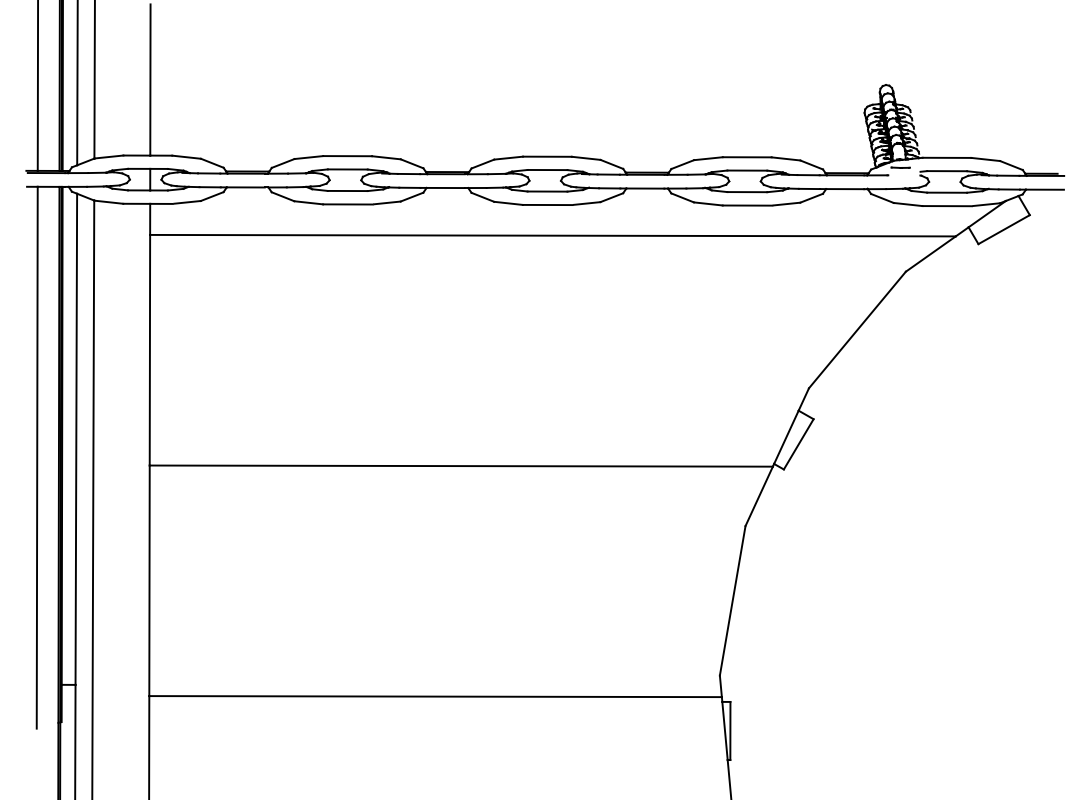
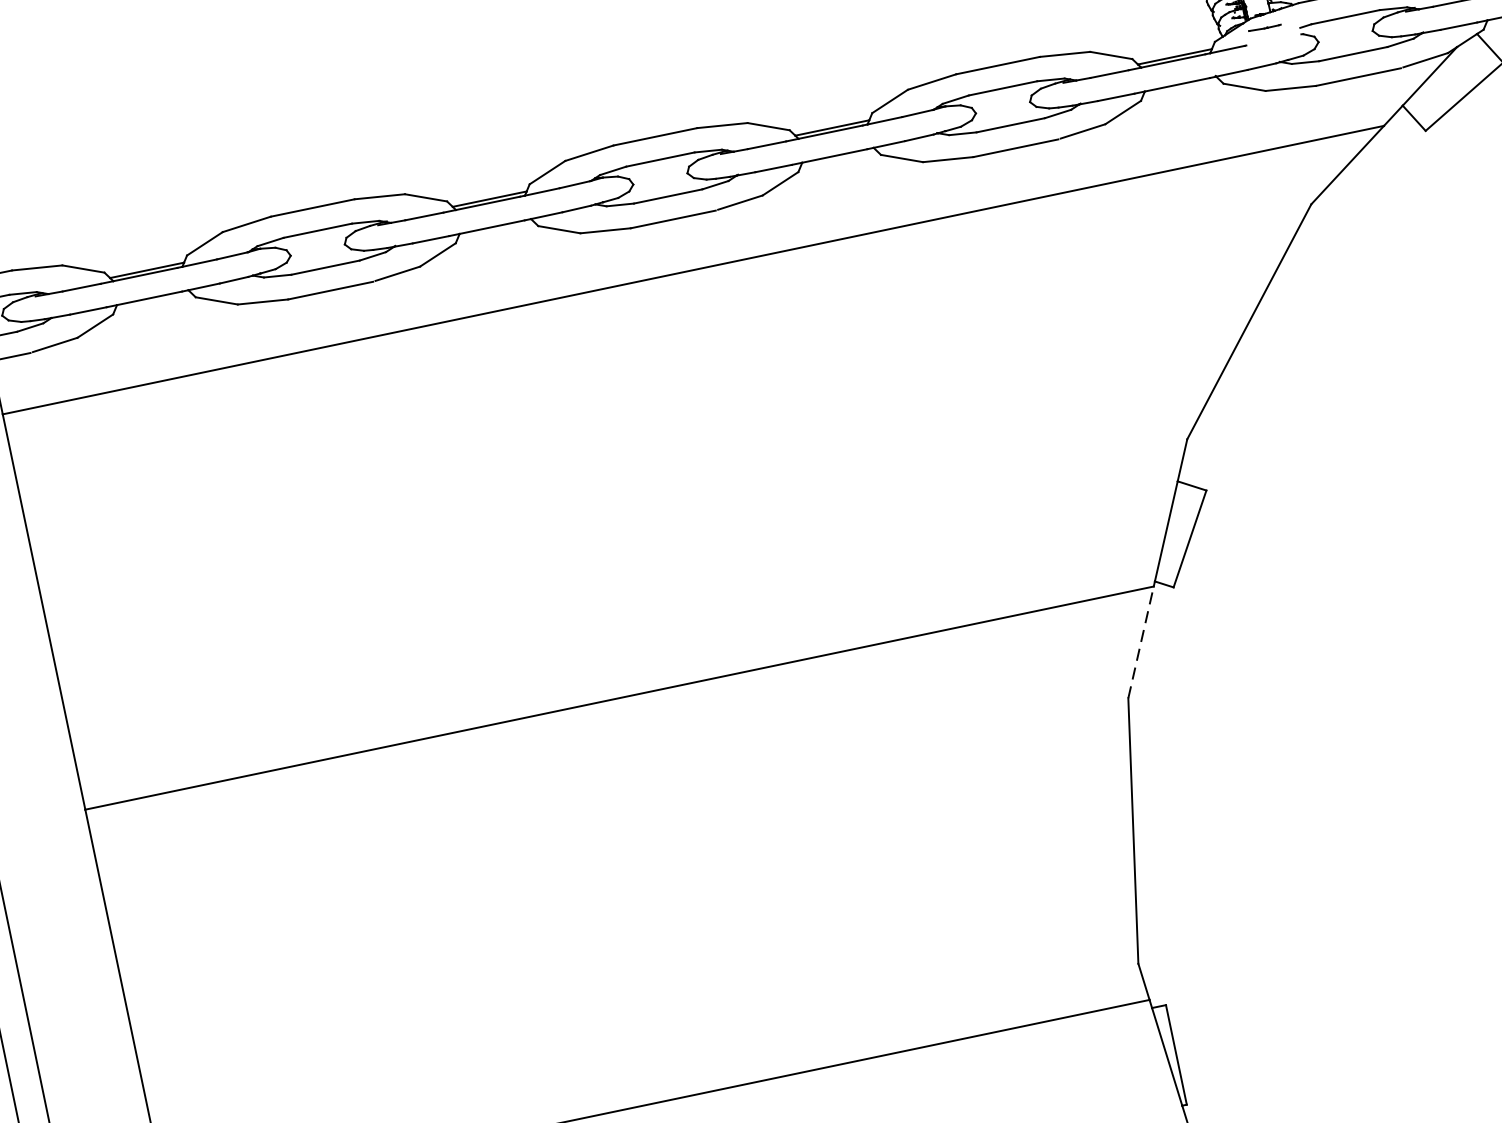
line: (759, 496) -> (1141, 642), solid -> dashed

